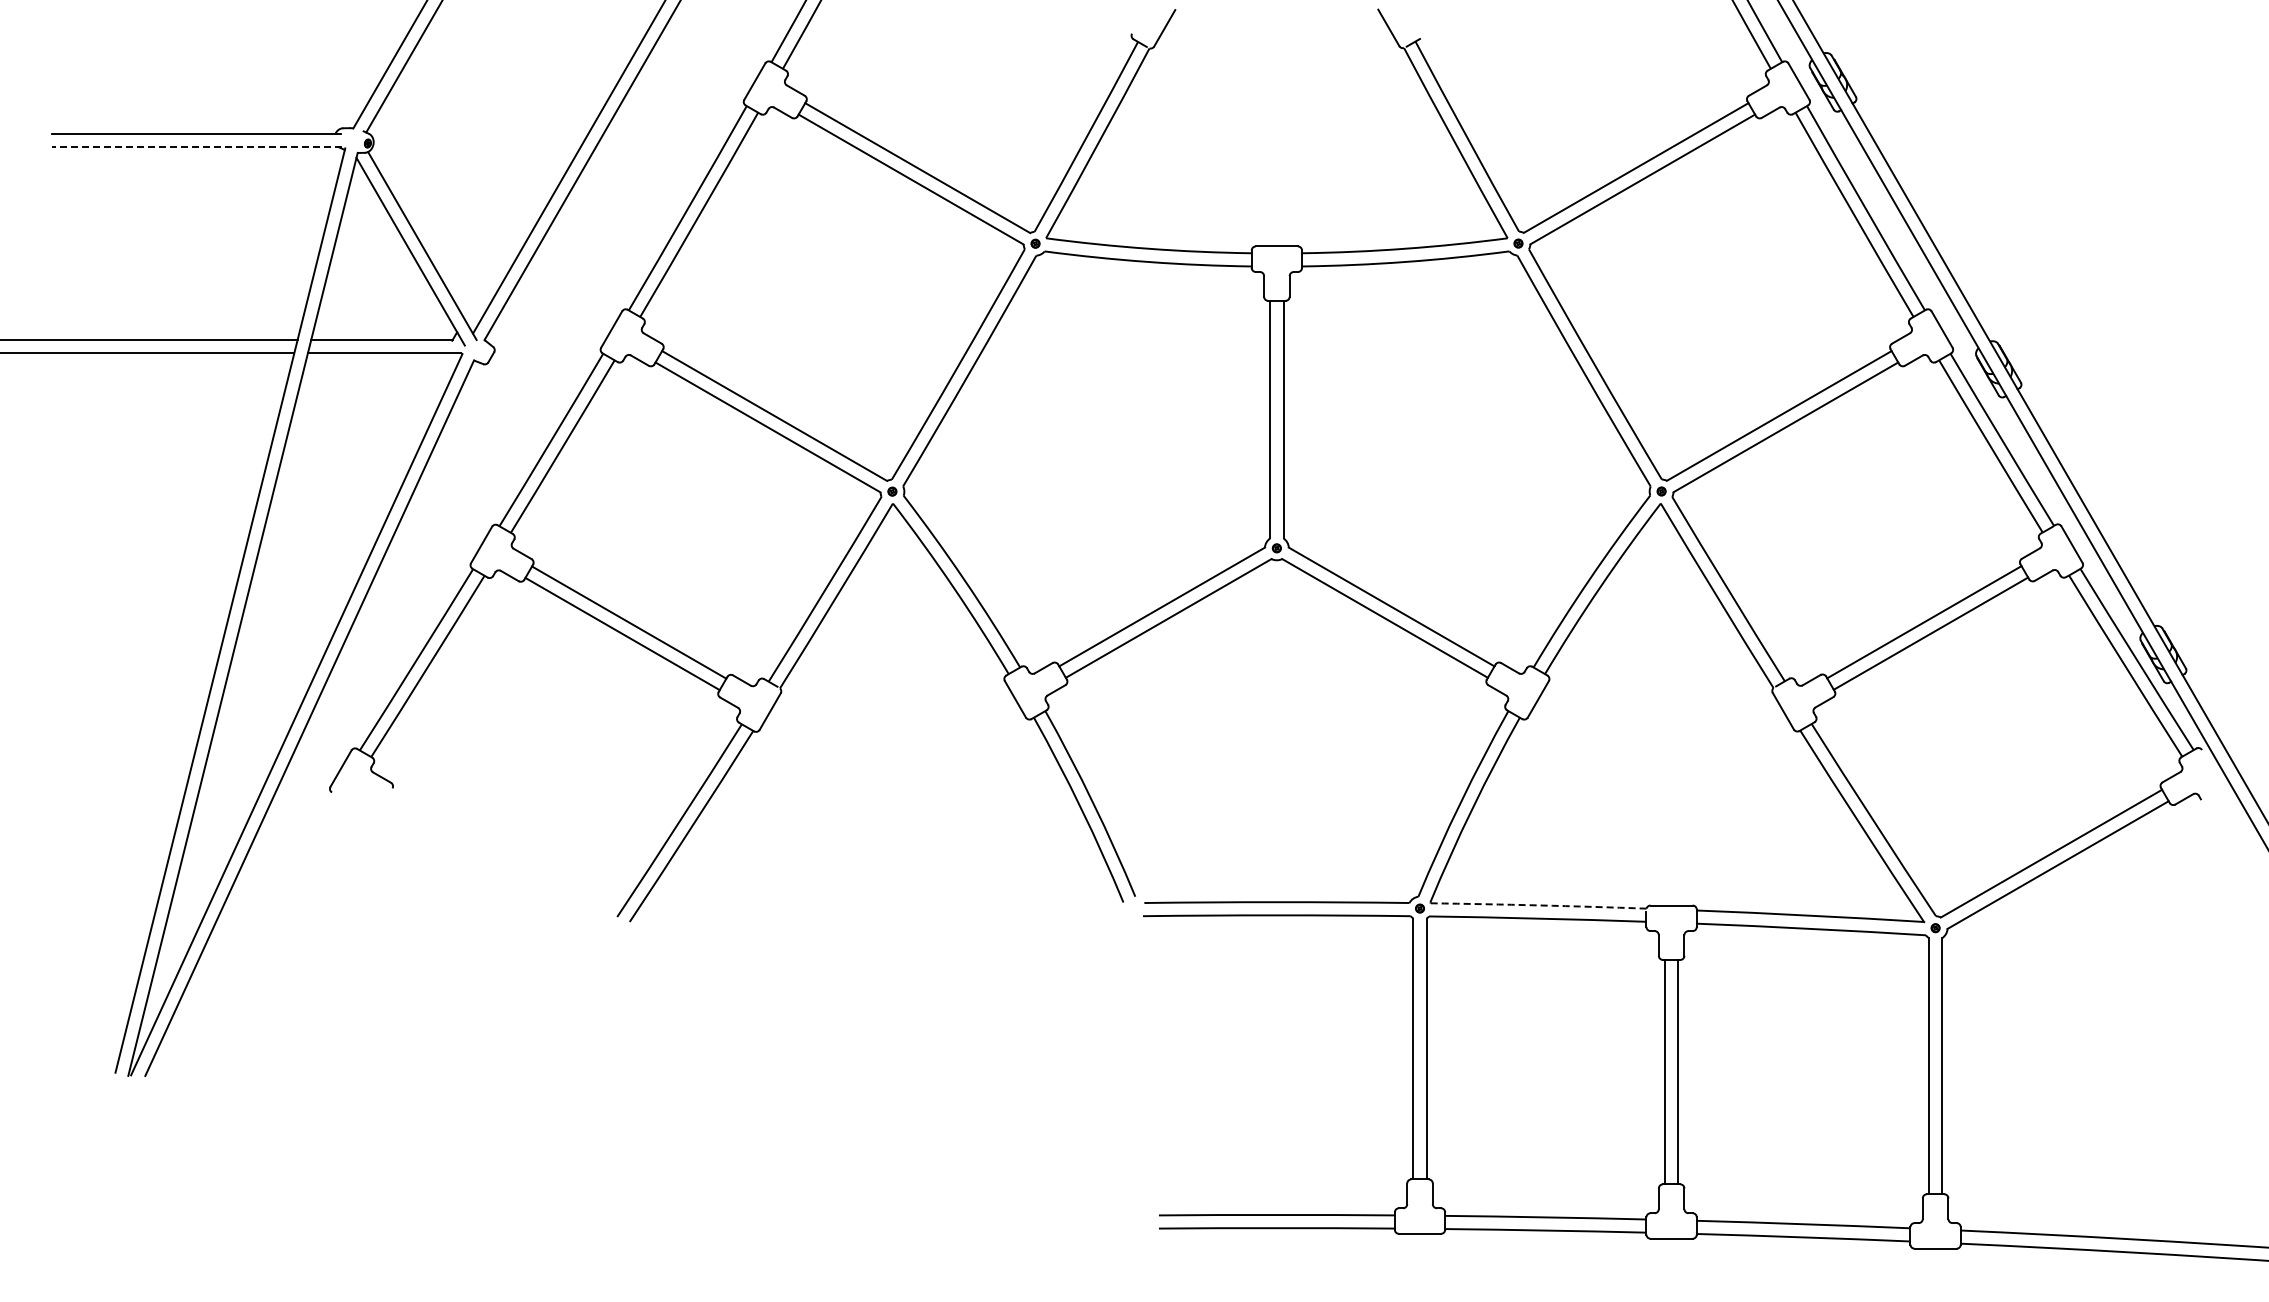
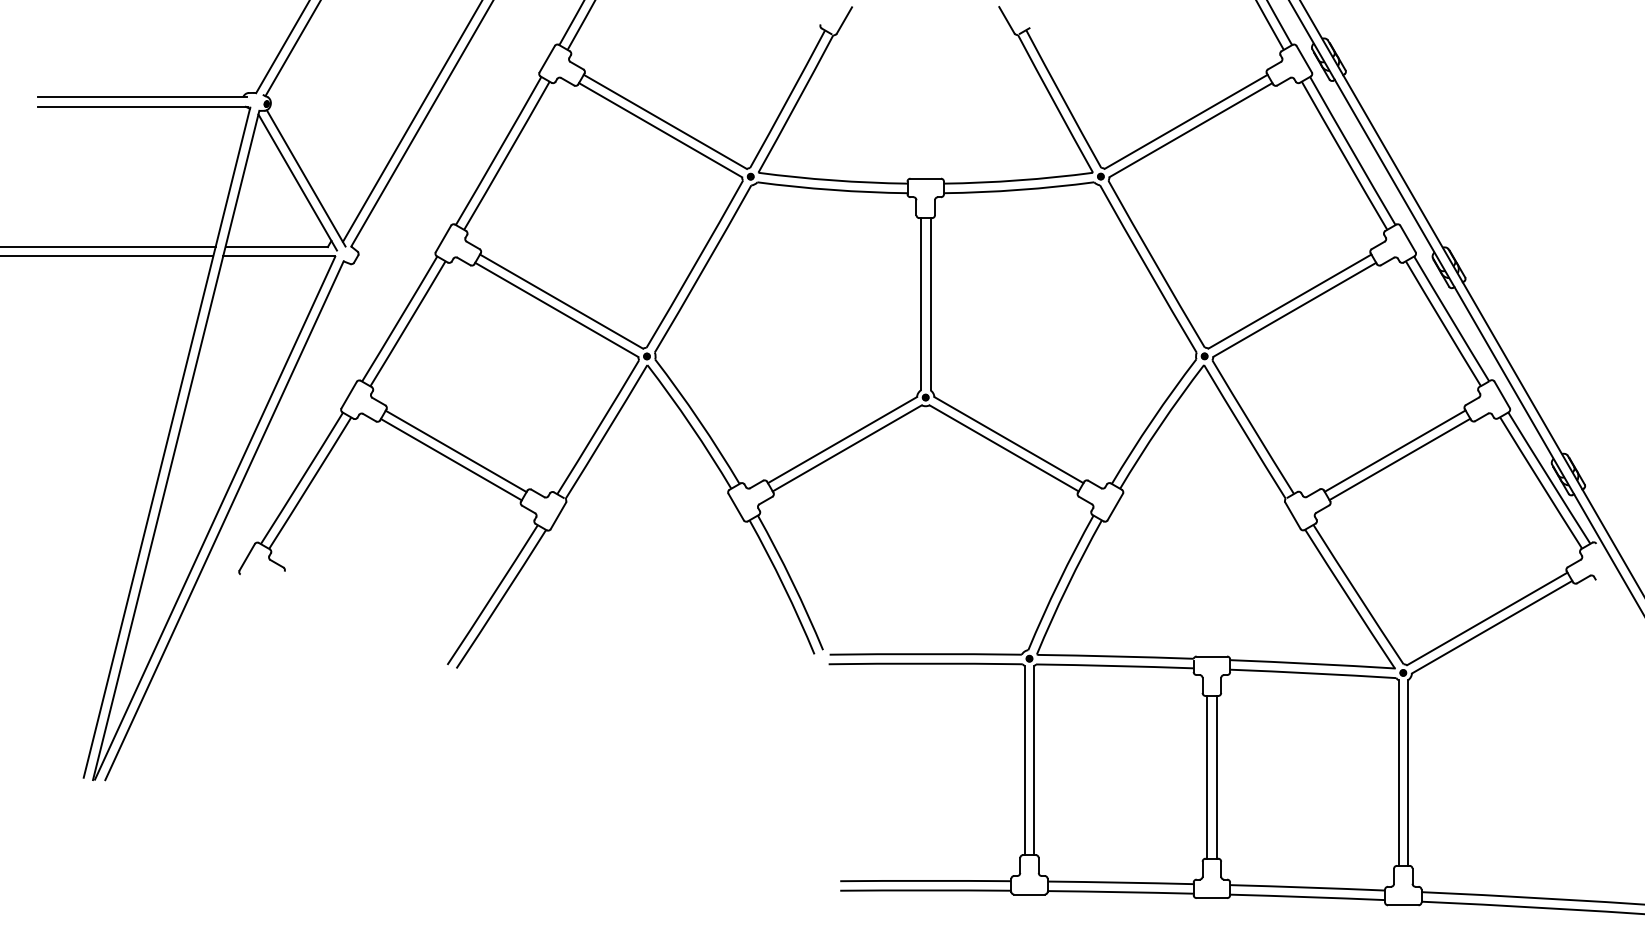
line: (196, 147) -> (142, 106), dashed -> solid
arc: (1538, 905) -> (1115, 656), dashed -> solid

